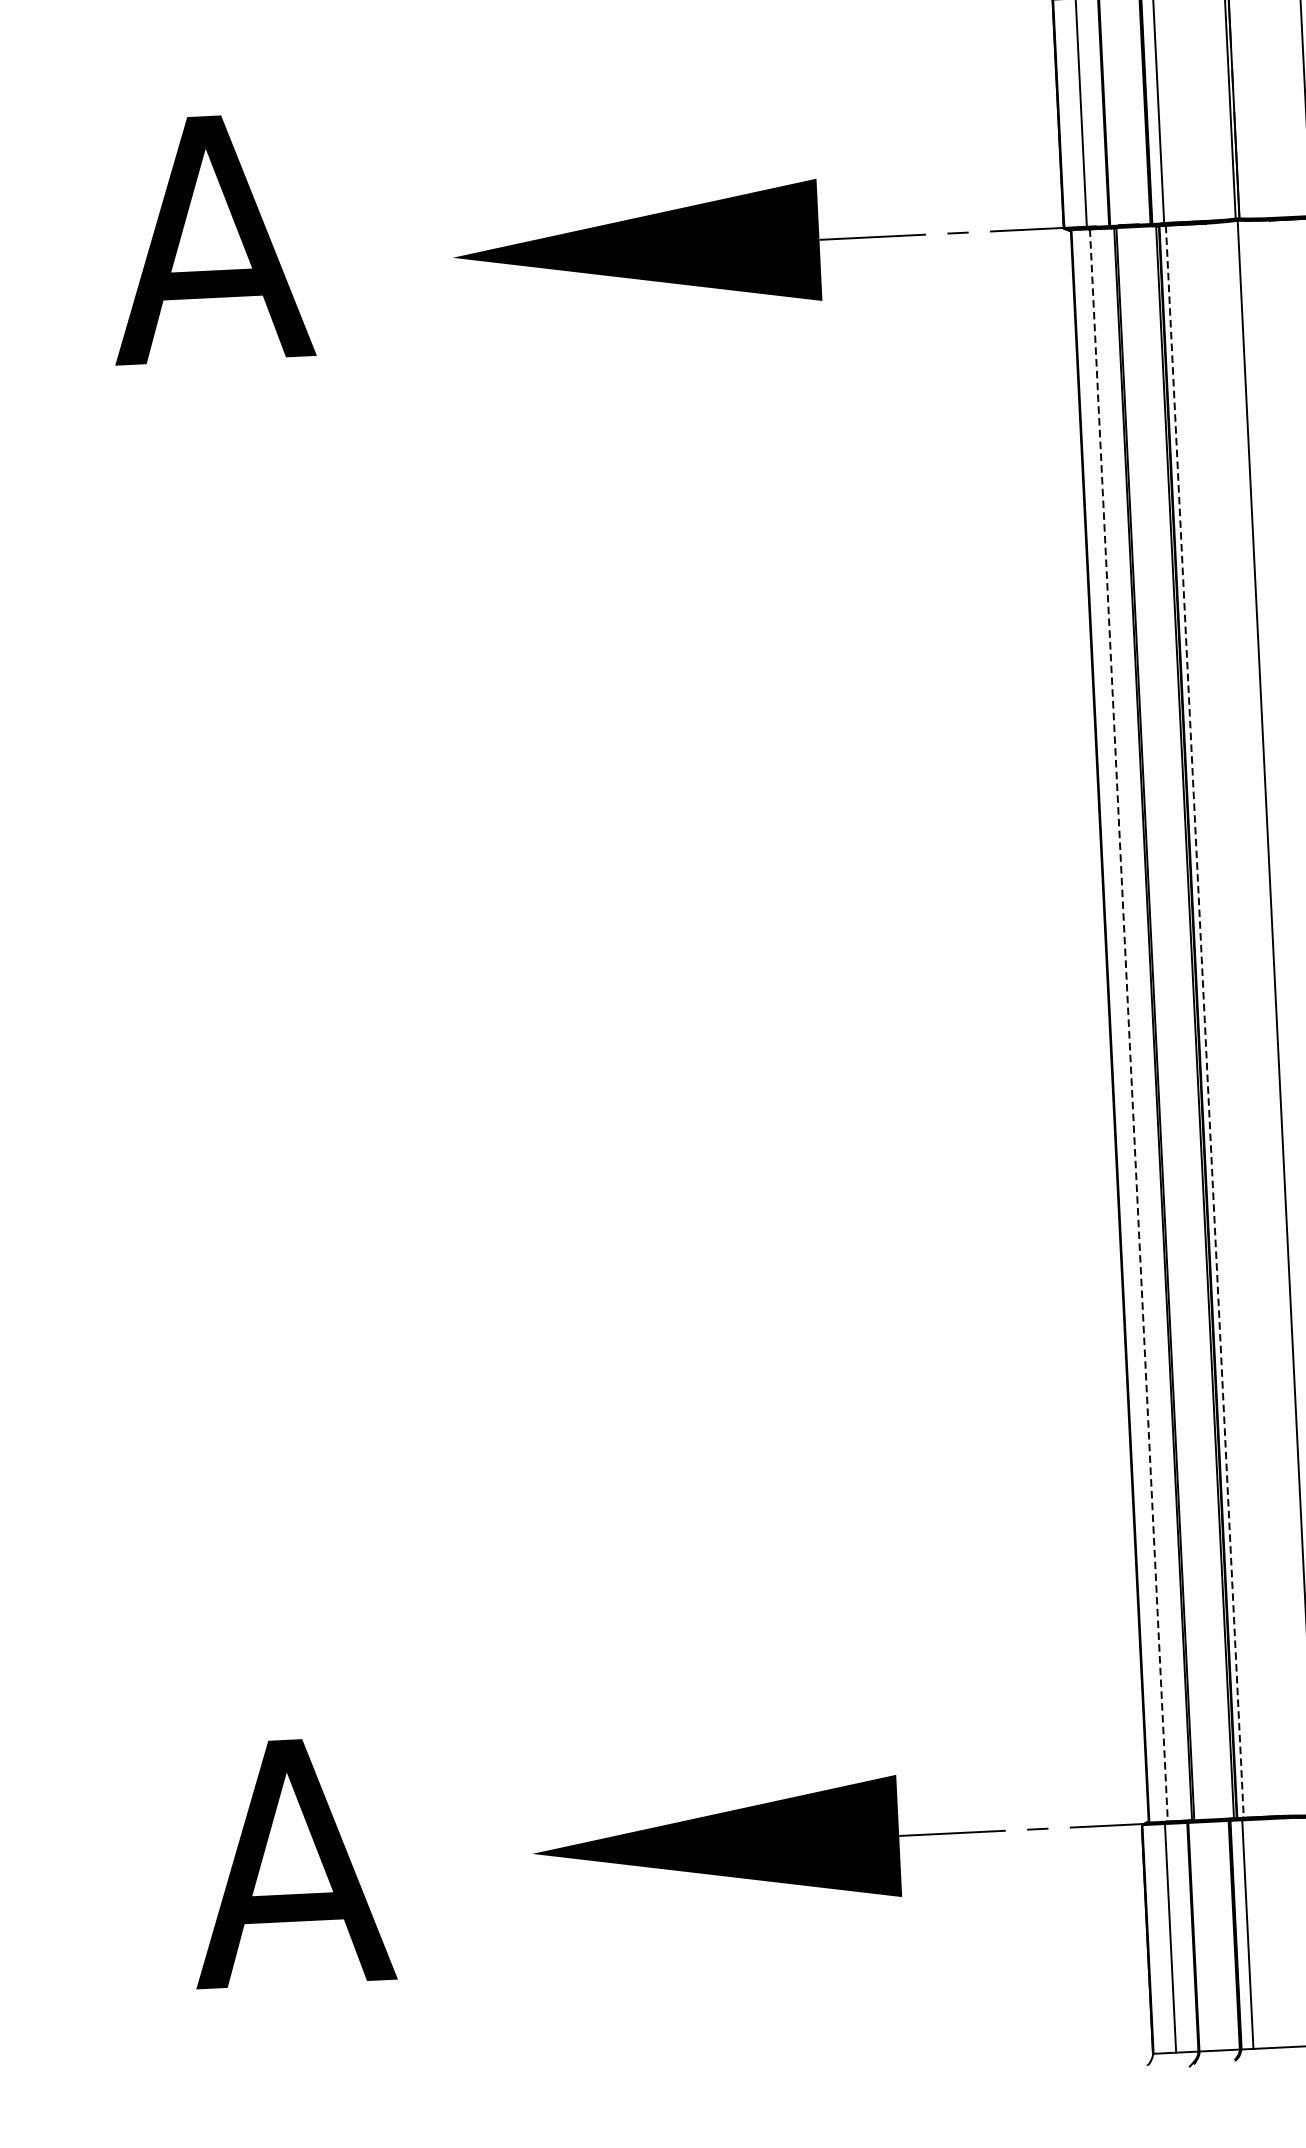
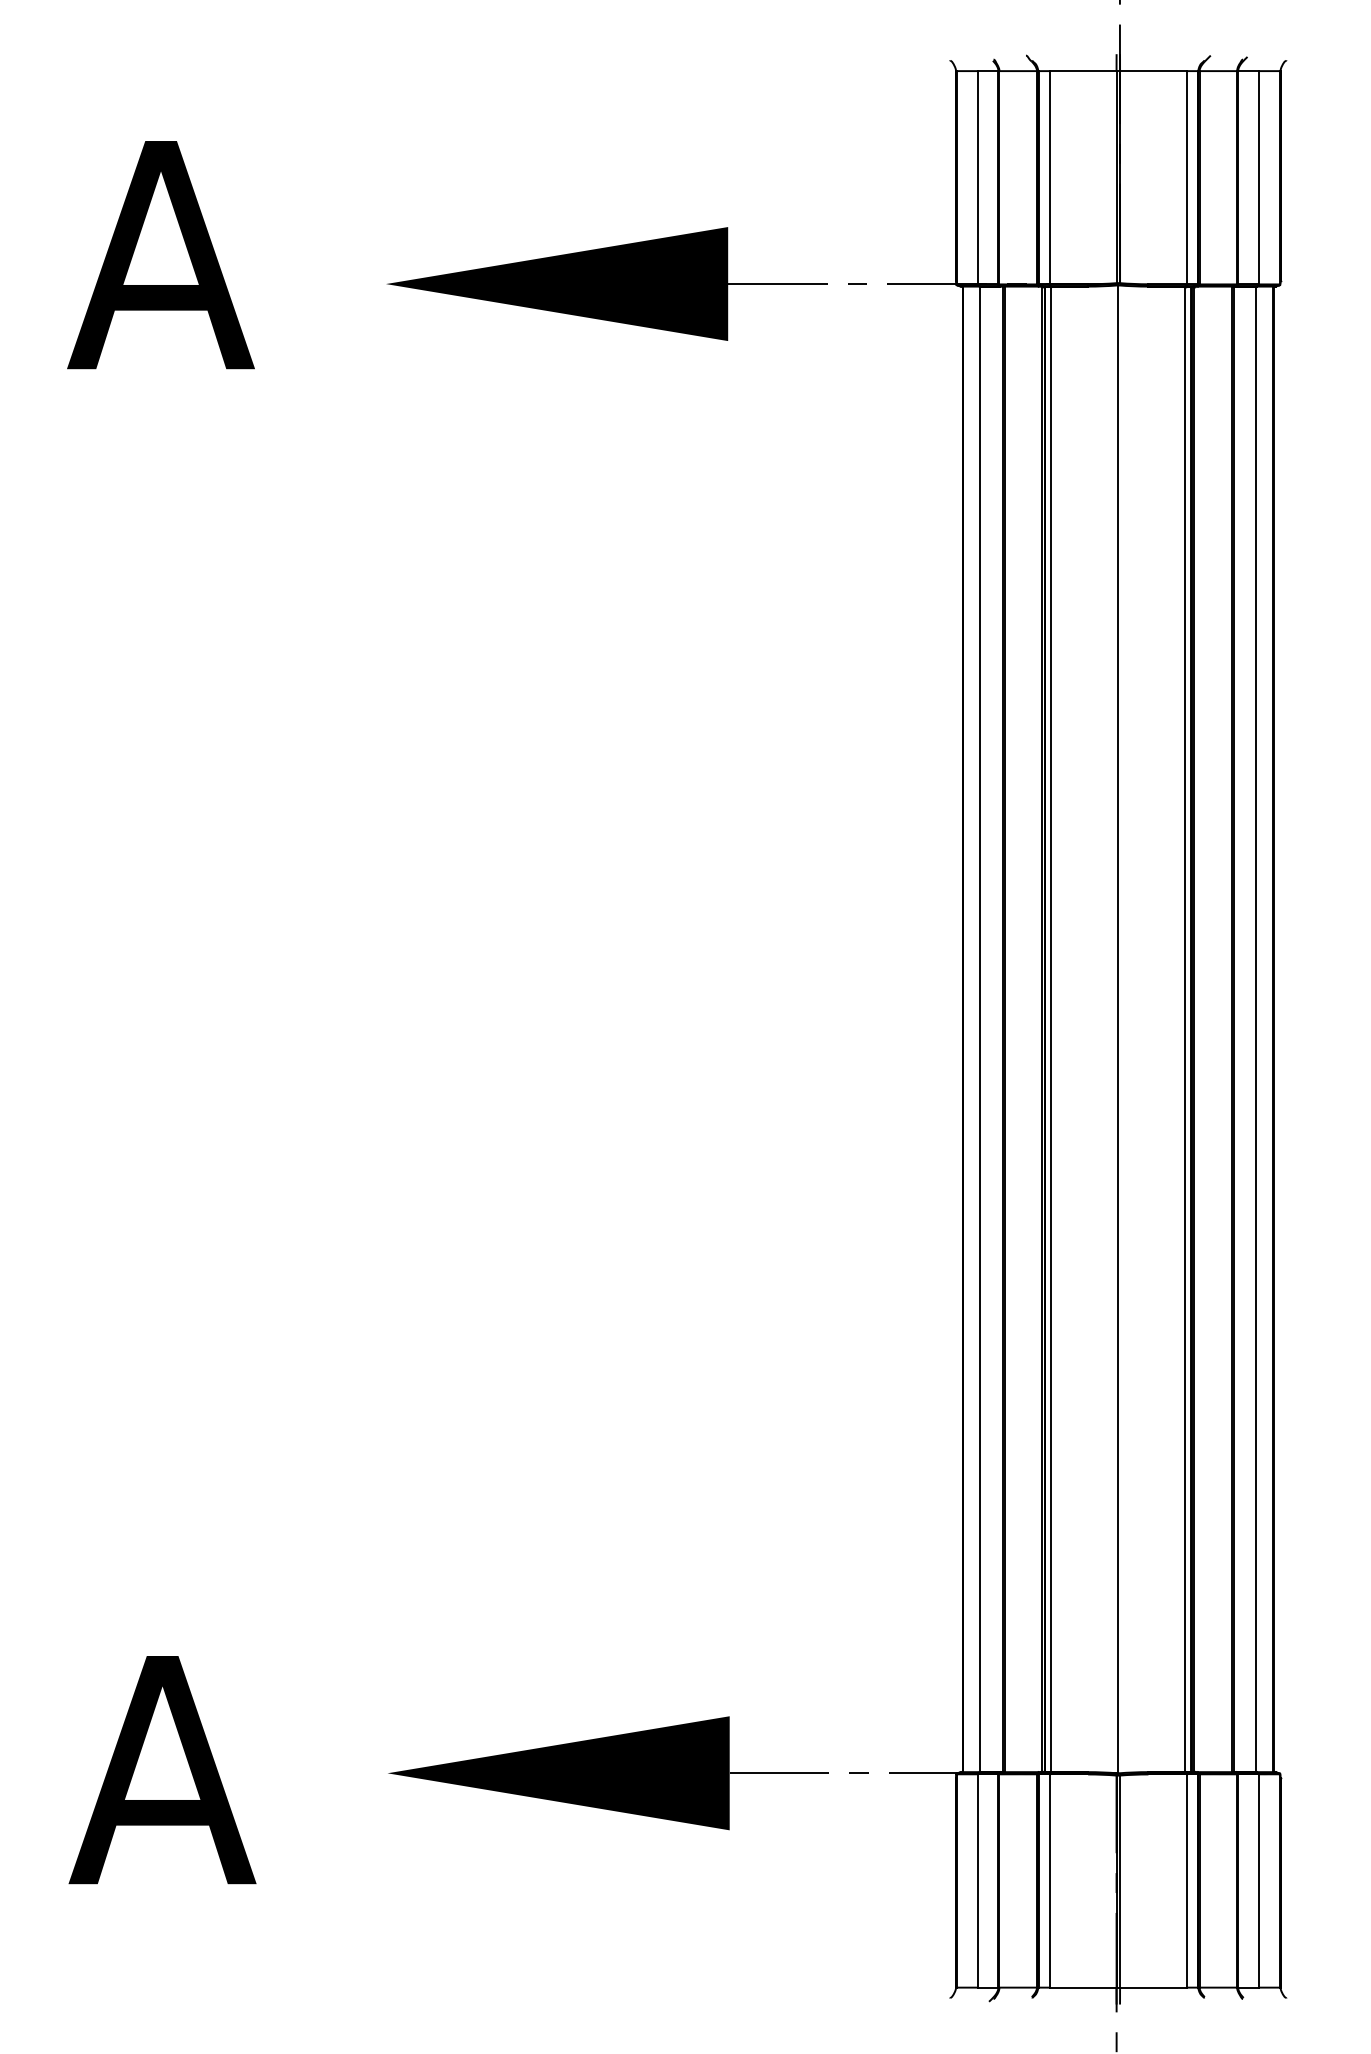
line: (1205, 1021) -> (1051, 1029), dashed -> solid
line: (1129, 1025) -> (980, 1029), dashed -> solid

